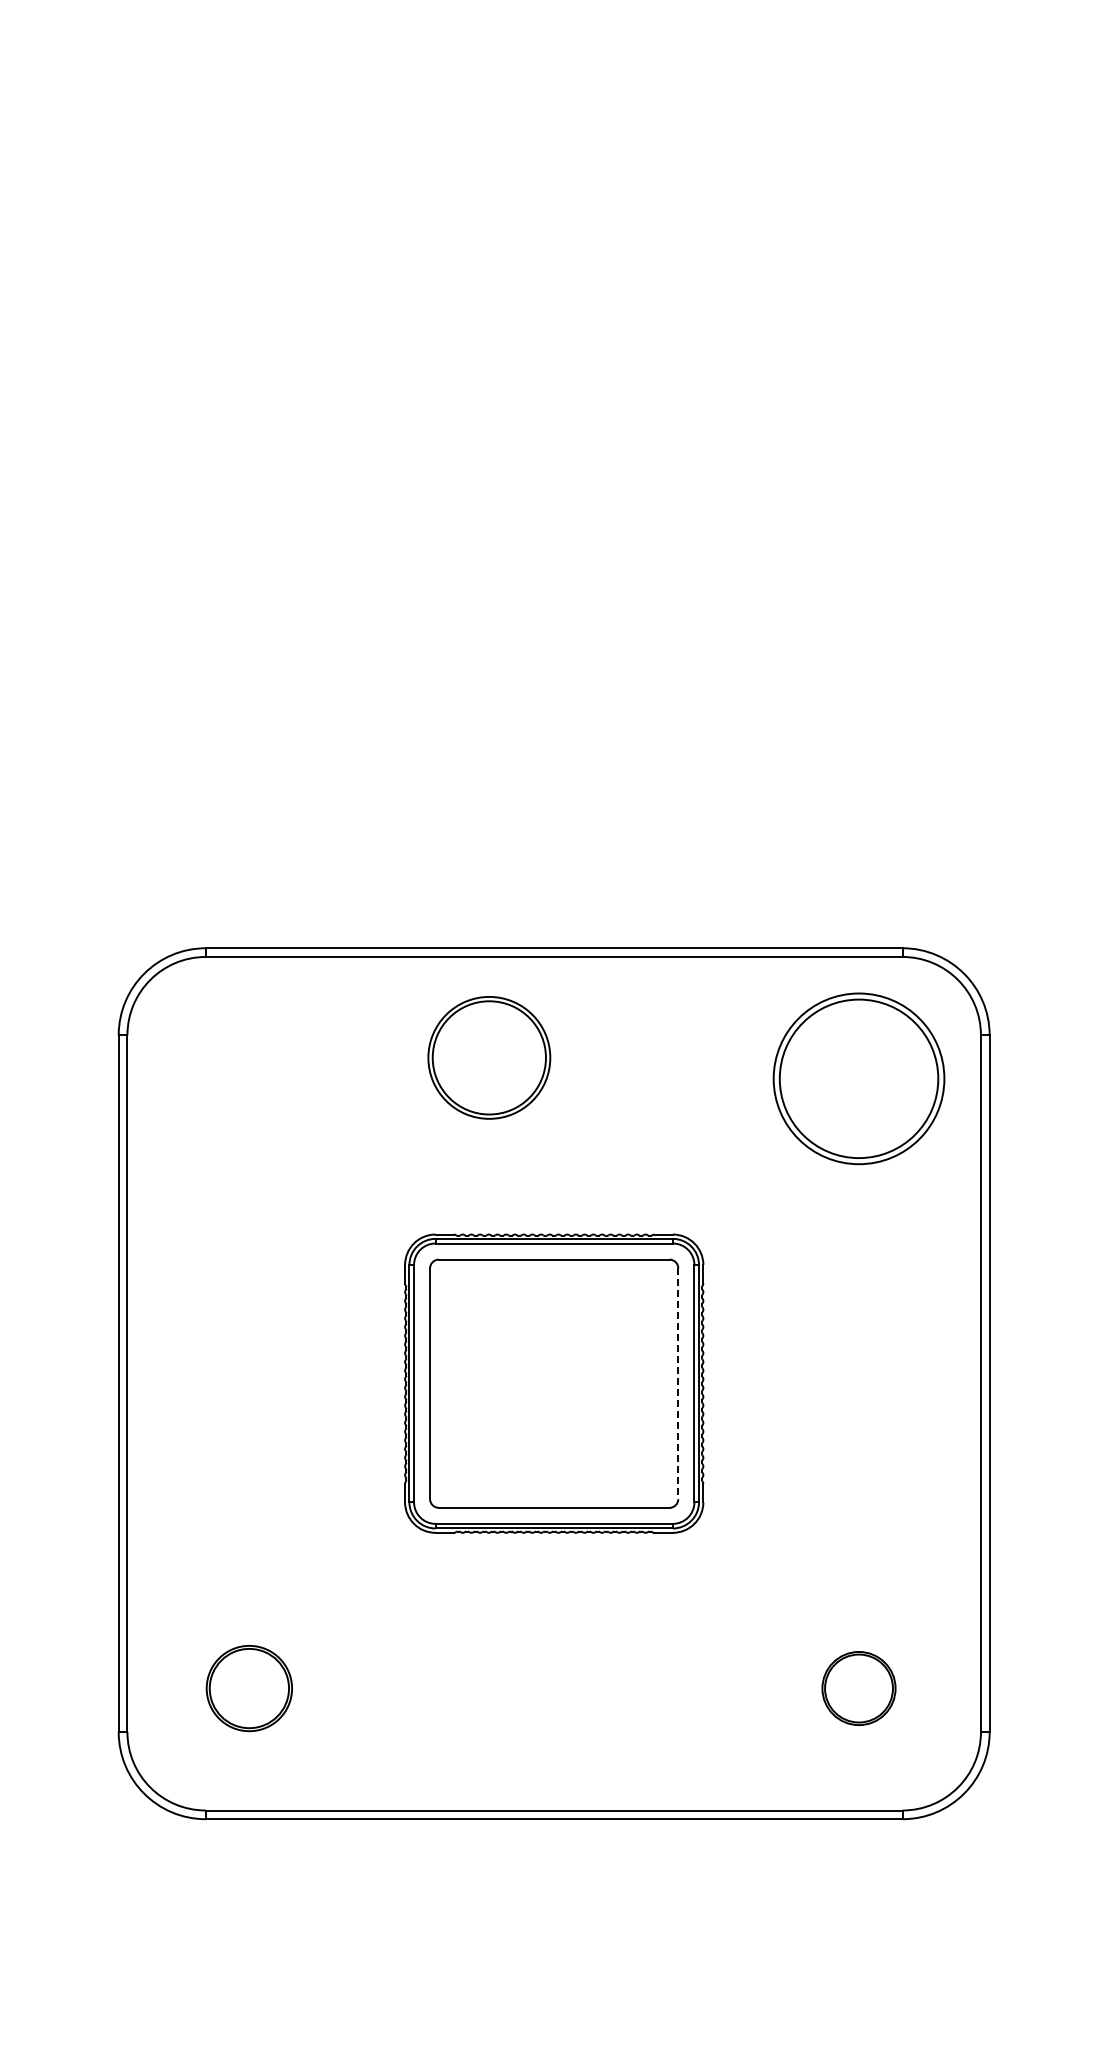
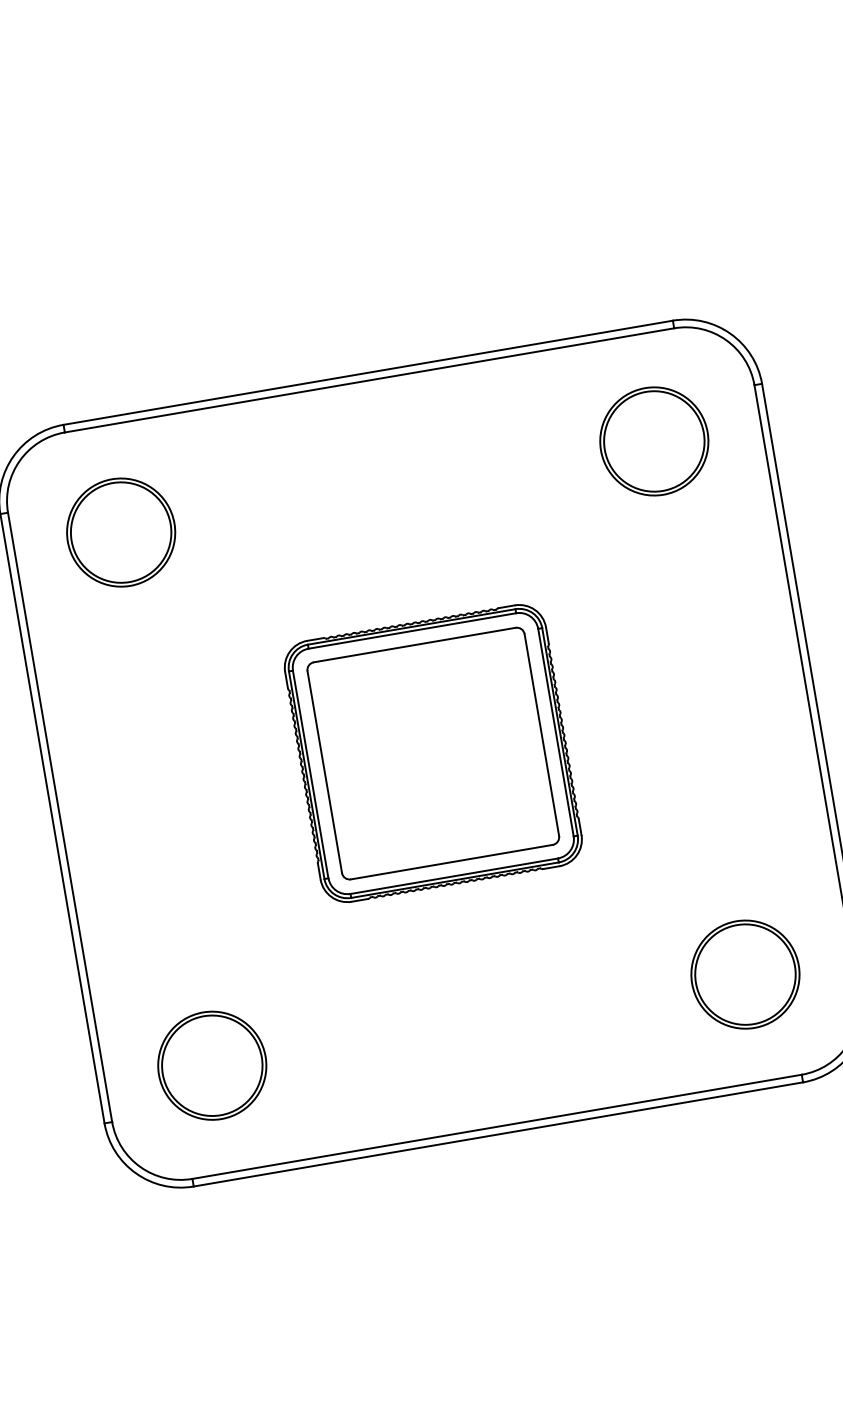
part: (489, 1057) -> (121, 532), moved
part: (858, 1078) -> (653, 441), size x0.71
line: (678, 1384) -> (542, 735), dashed -> solid
part: (249, 1688) -> (212, 1065), size x1.43
part: (858, 1688) -> (745, 974), size x1.67

